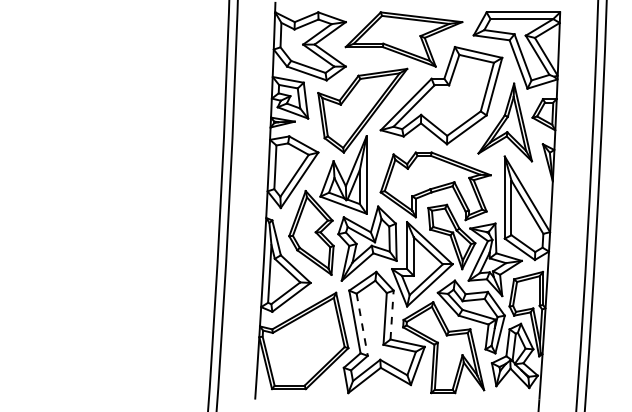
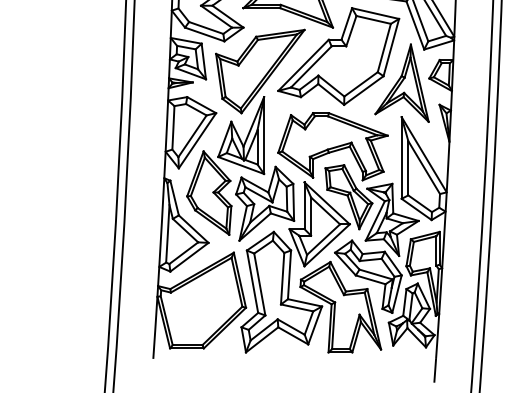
line: (392, 315) -> (289, 275), dashed -> solid
line: (362, 324) -> (260, 284), dashed -> solid

